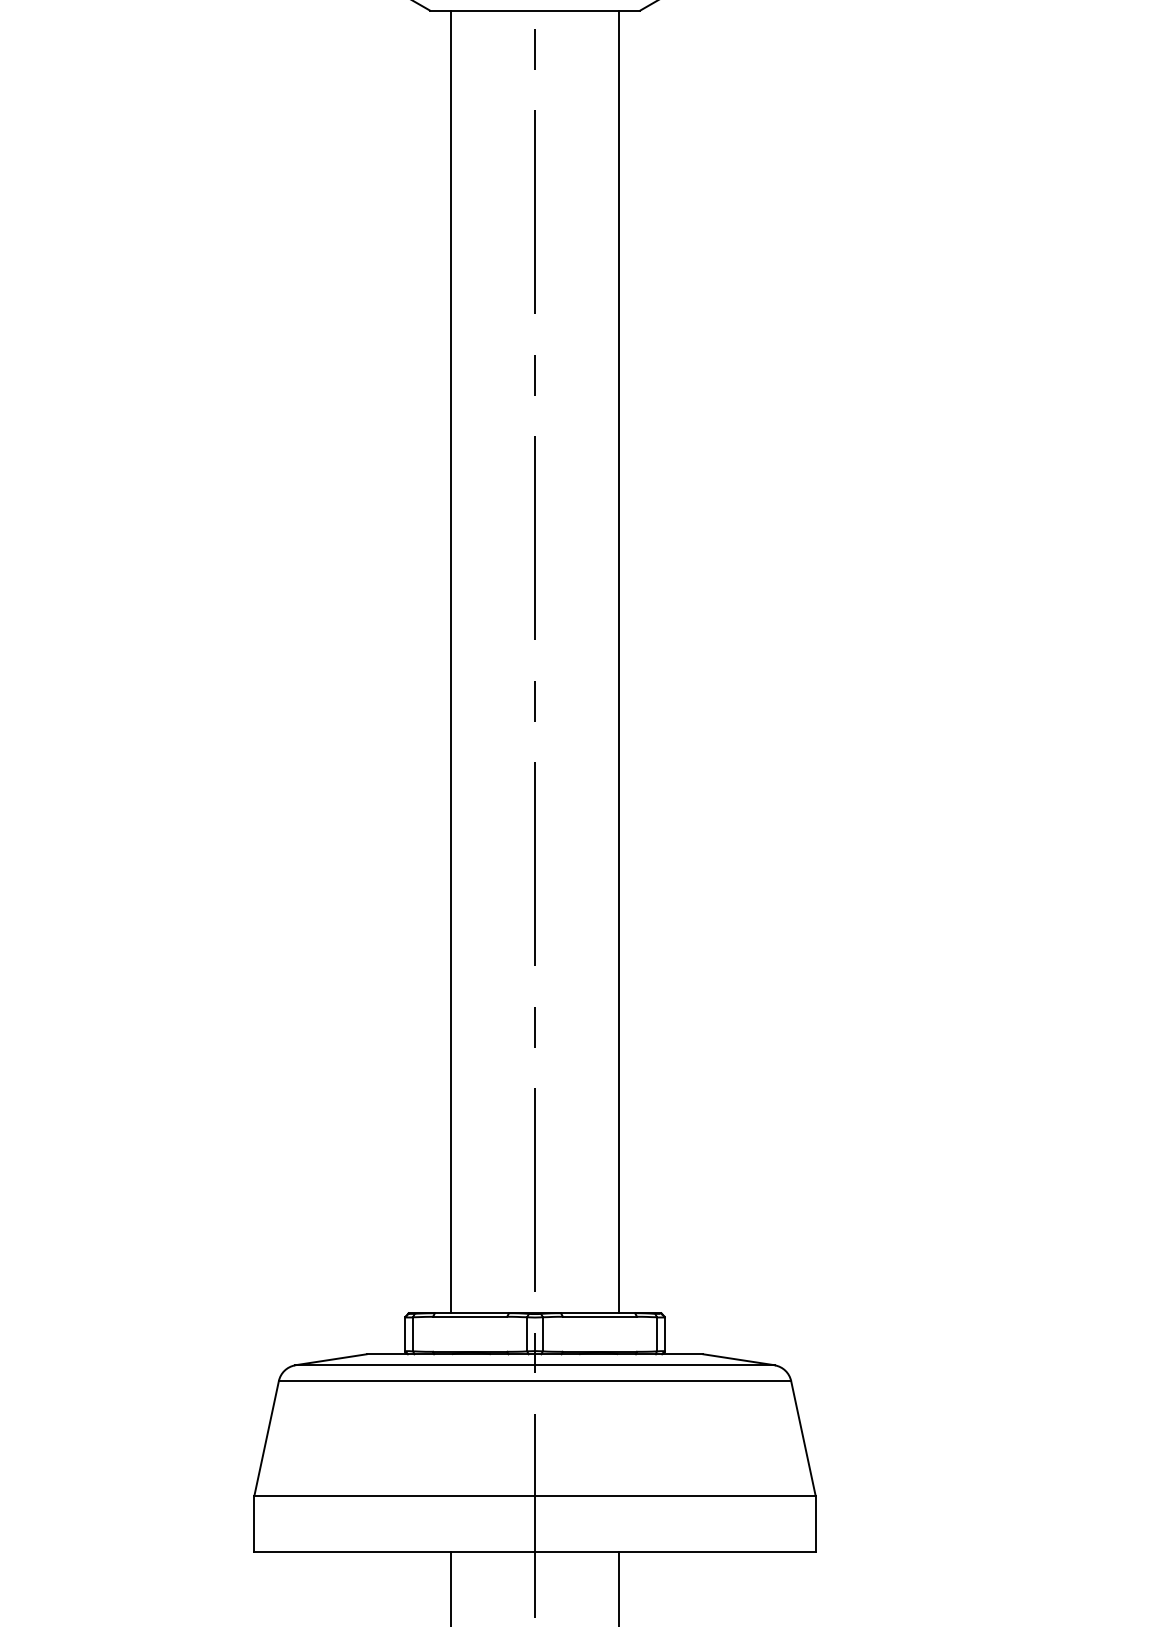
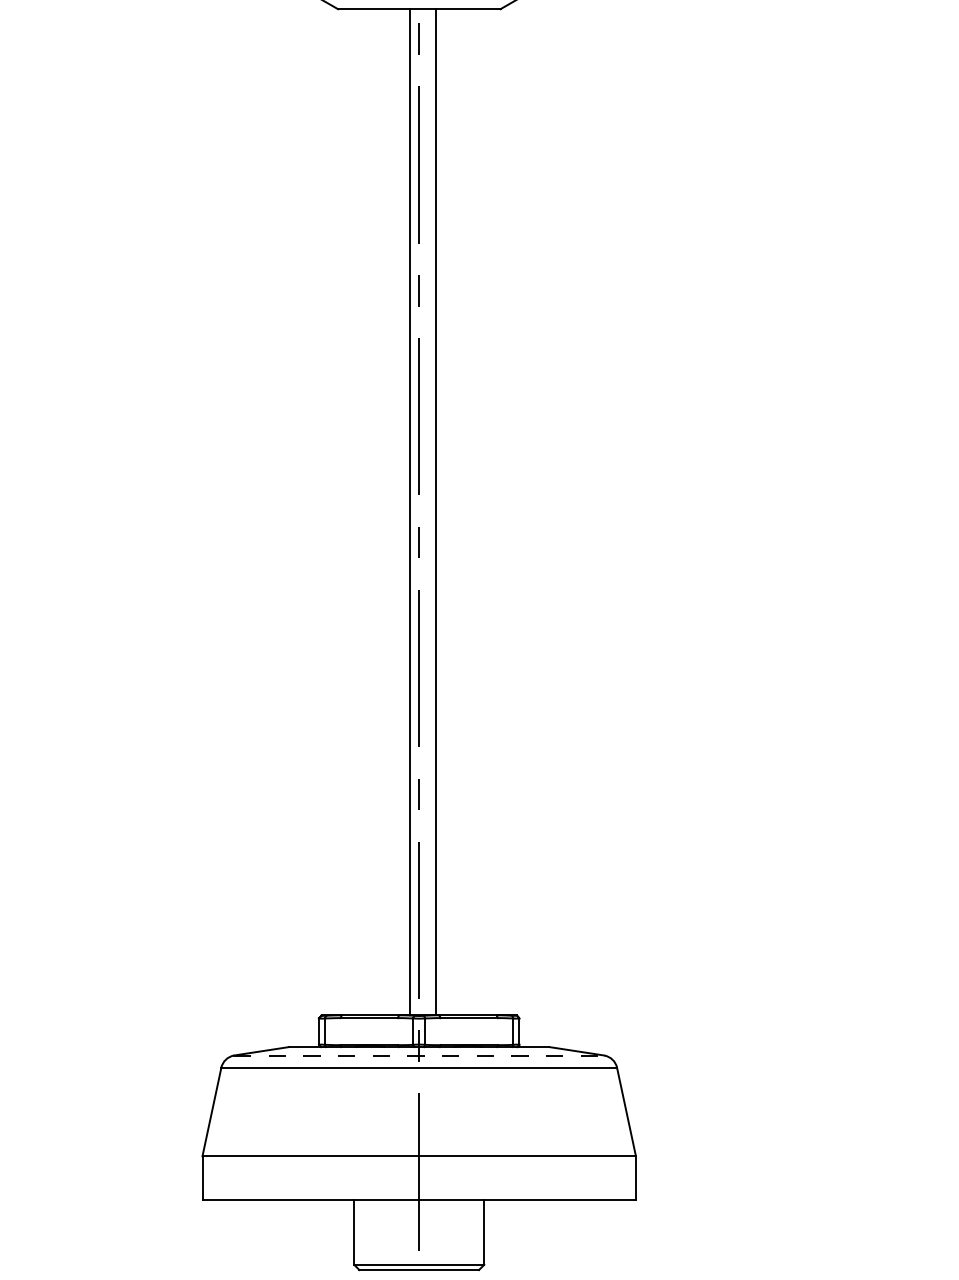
line: (451, 662) -> (410, 512), moved
line: (619, 662) -> (436, 512), moved
line: (535, 1365) -> (419, 1055), solid -> dashed

